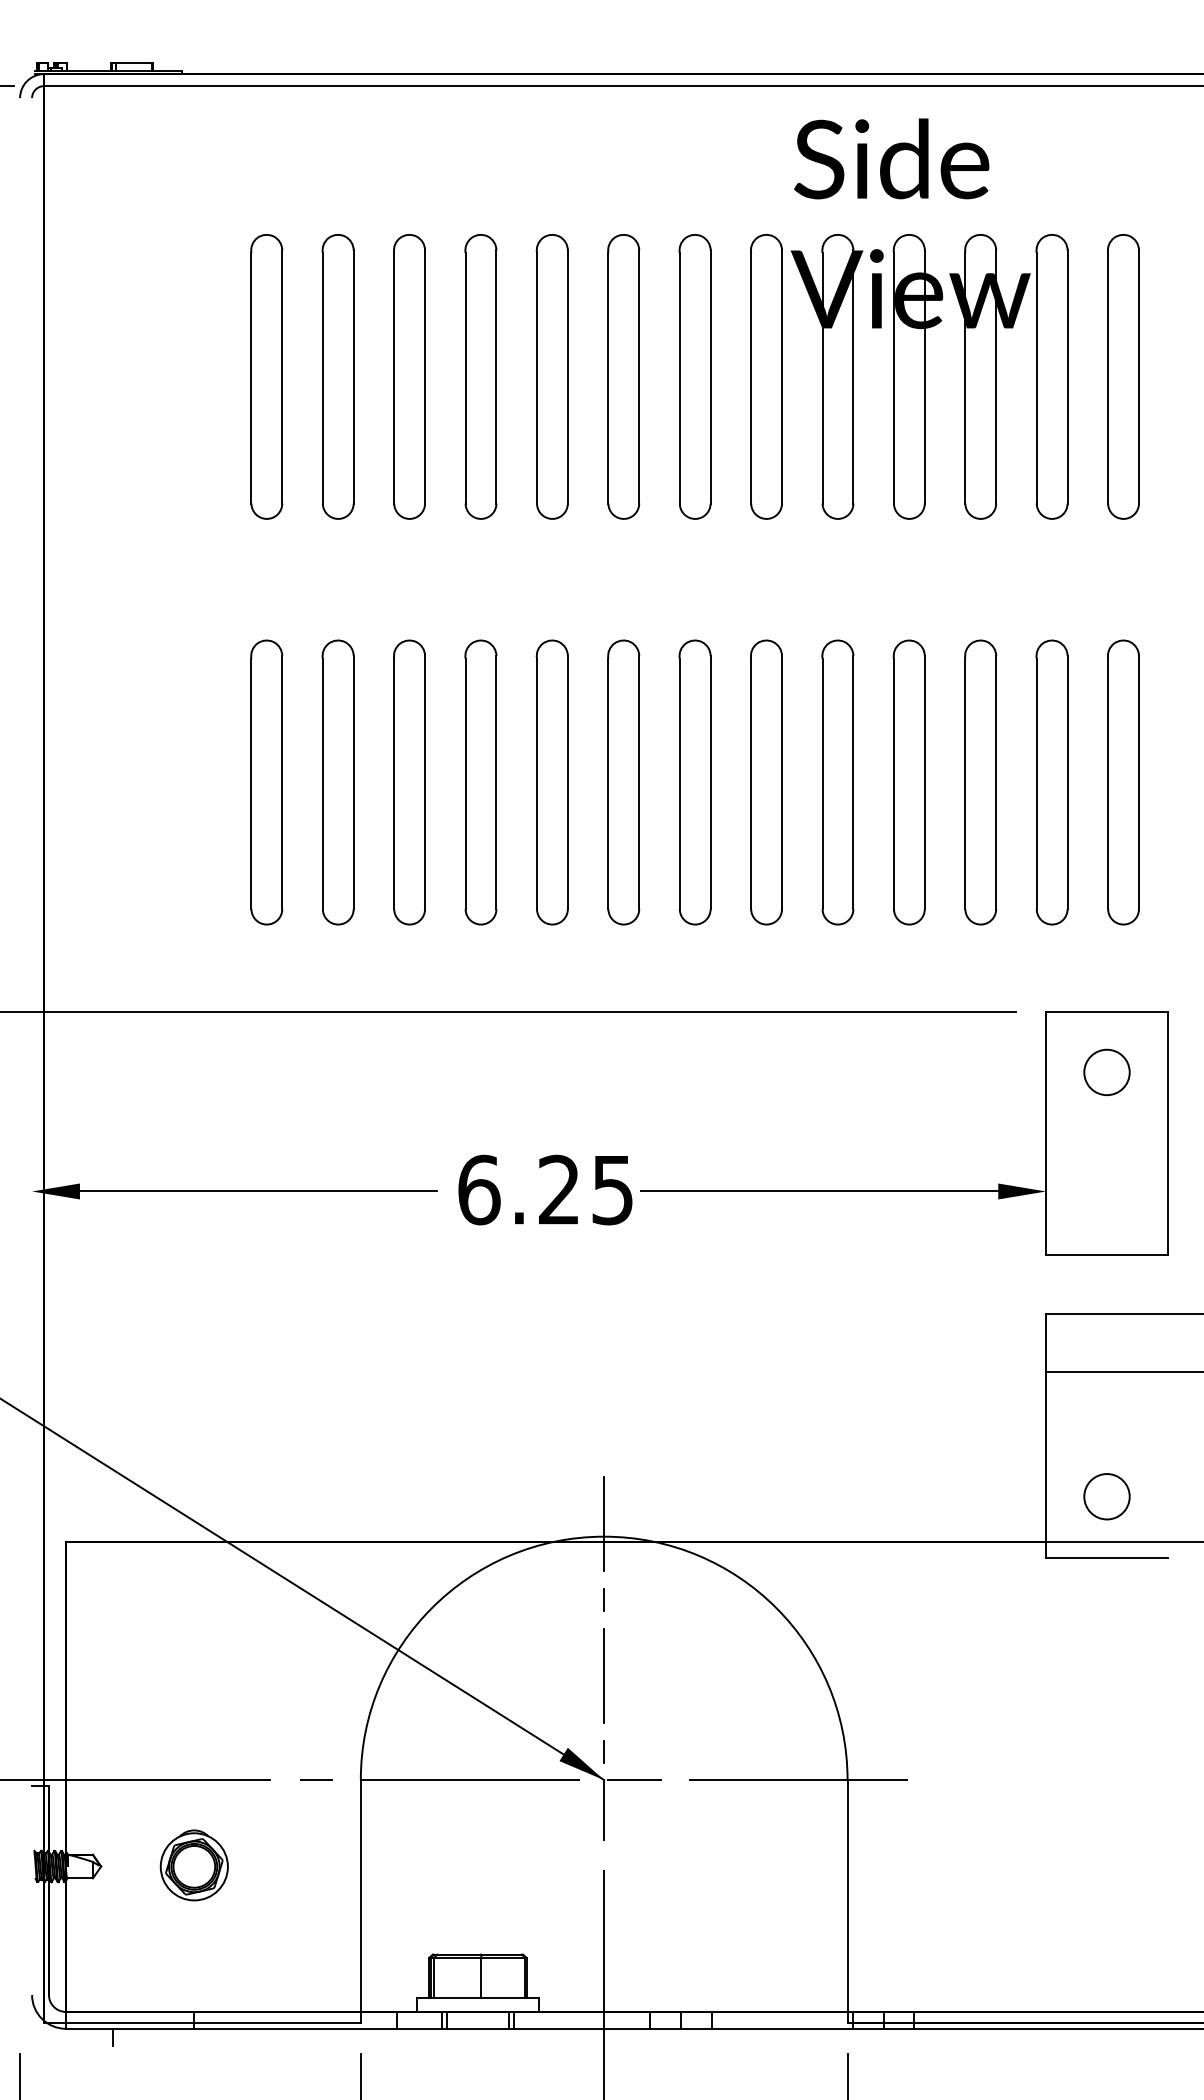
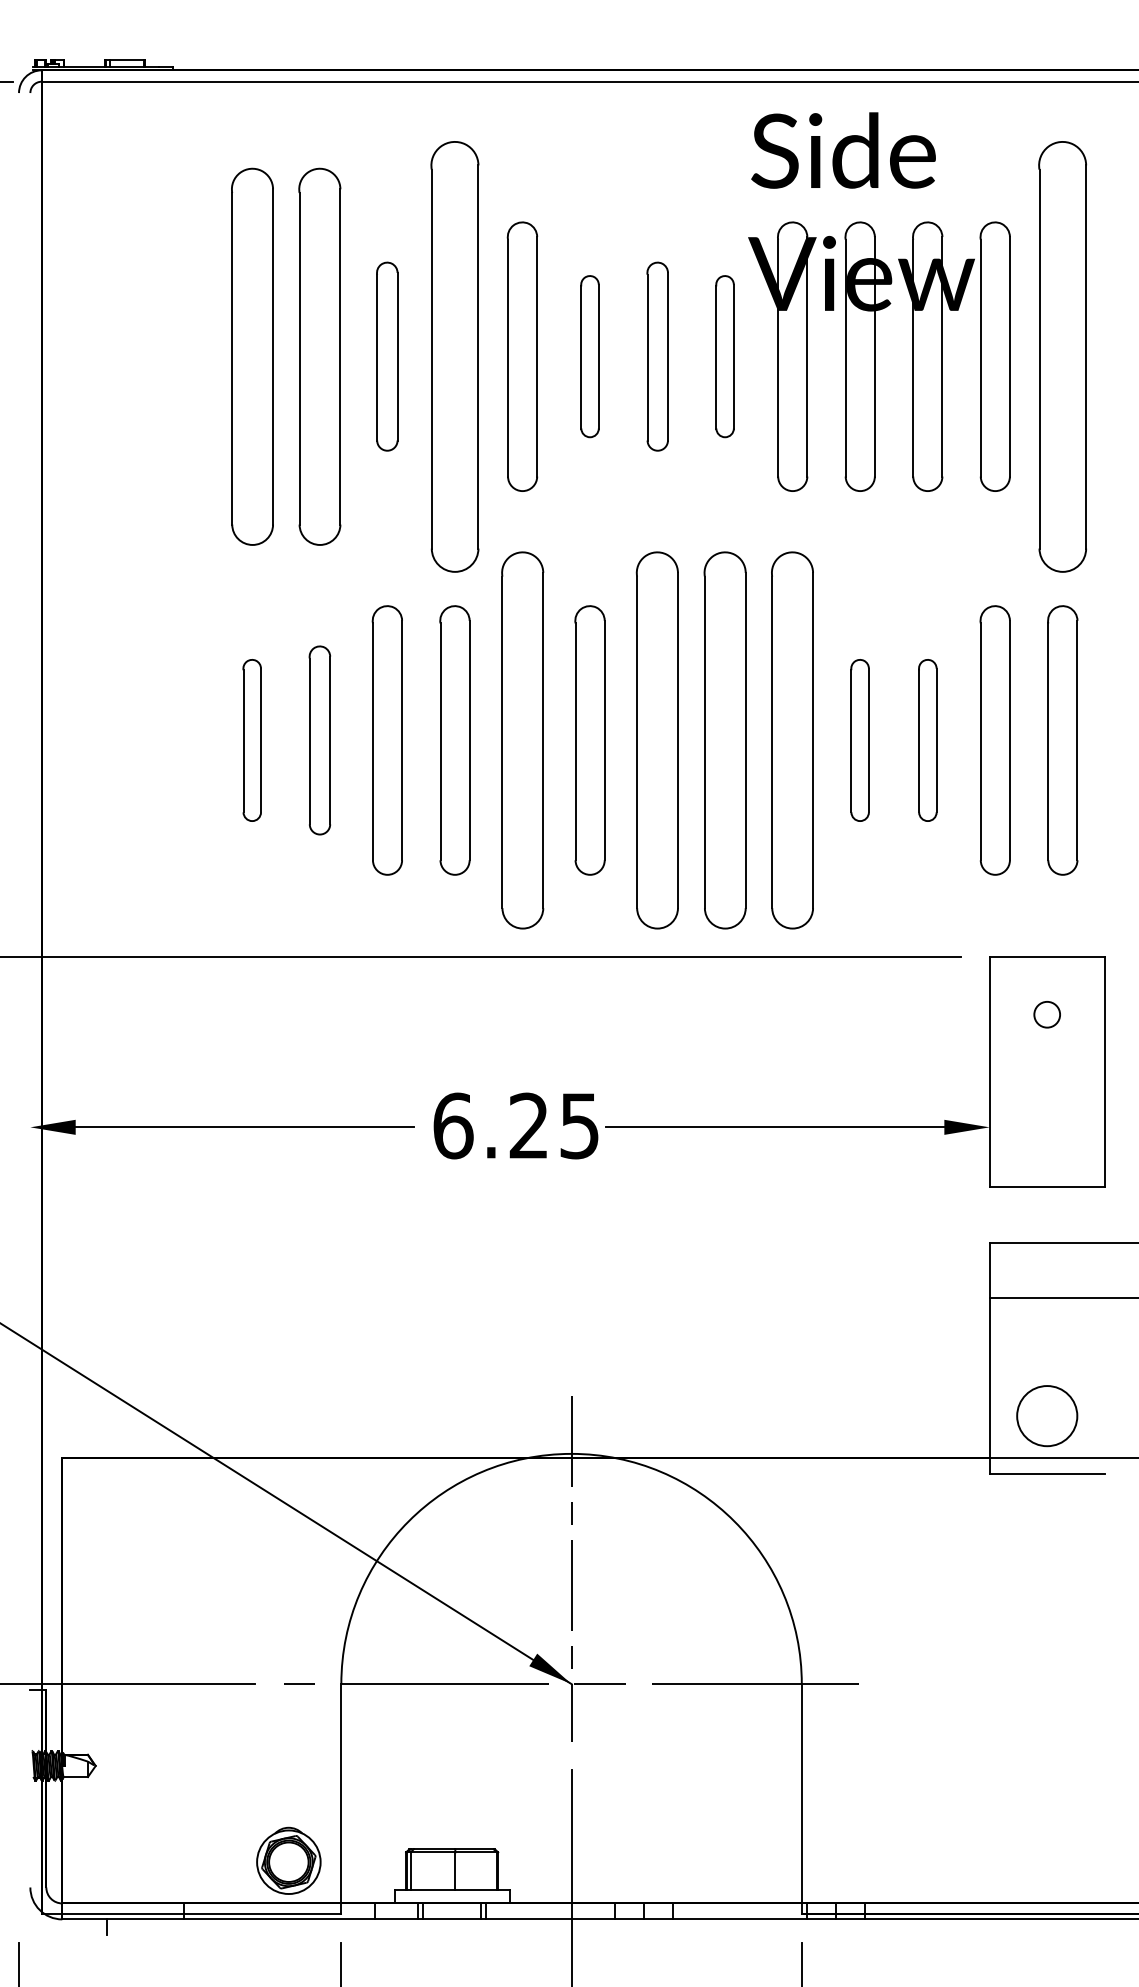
part: (265, 376) -> (251, 356), size x1.4
part: (337, 376) -> (319, 356), size x1.4
part: (408, 376) -> (386, 356), size x0.7
part: (480, 376) -> (454, 356), size x1.6
part: (623, 376) -> (589, 356), size x0.6
part: (695, 376) -> (657, 356), size x0.7
part: (765, 376) -> (724, 356), size x0.6
part: (1123, 376) -> (1062, 356), size x1.6
part: (265, 782) -> (251, 740), size x0.6
part: (337, 782) -> (319, 740), size x0.7
part: (551, 782) -> (521, 740), size x1.4
part: (695, 782) -> (657, 740), size x1.4
part: (765, 782) -> (724, 740), size x1.4
part: (837, 782) -> (792, 740), size x1.4
part: (908, 782) -> (859, 740), size x0.6
part: (980, 782) -> (927, 740), size x0.6
circle: (1106, 1072) -> (1046, 1014), size x0.6
circle: (1106, 1496) -> (1046, 1415), size x1.4
part: (193, 1865) -> (288, 1860), moved

